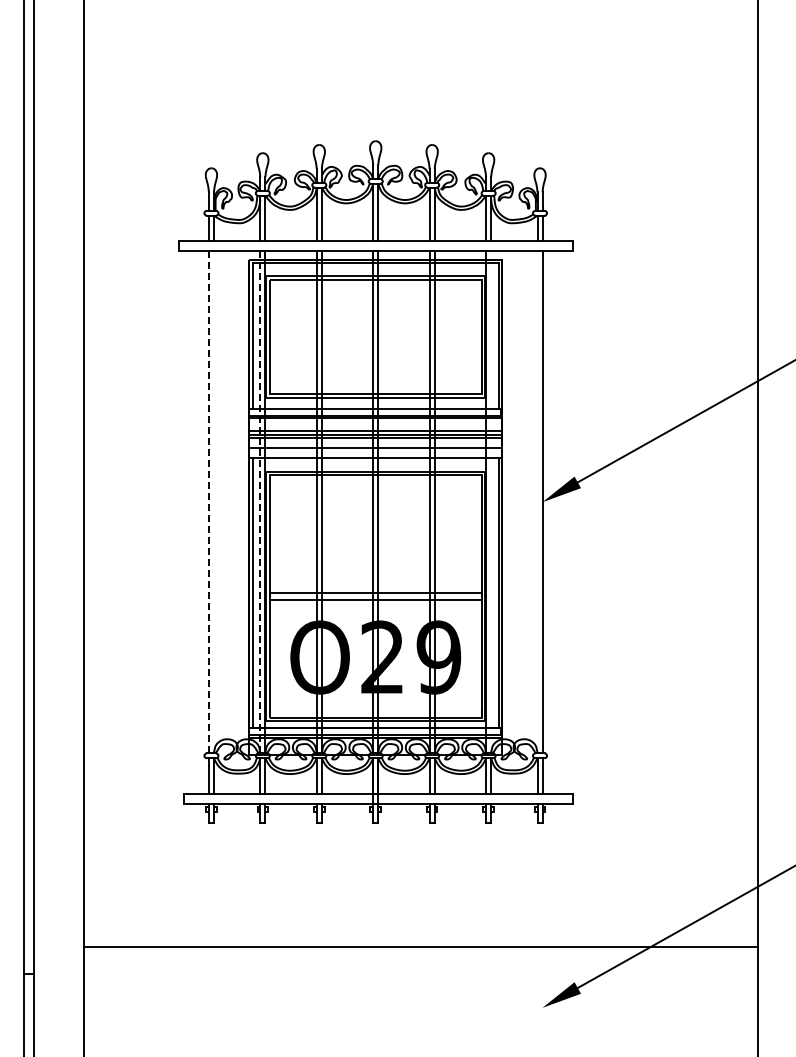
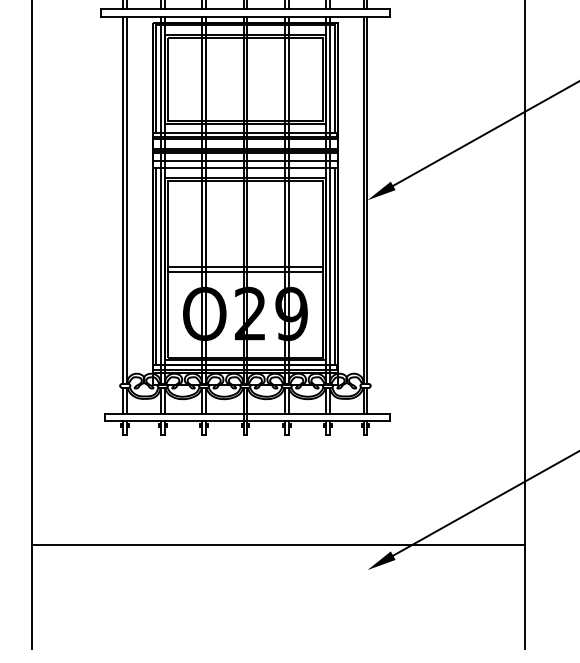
line: (213, 501) -> (126, 199), added
line: (491, 501) -> (330, 199), added
line: (537, 501) -> (363, 199), added
line: (208, 502) -> (123, 200), dashed -> solid
line: (260, 502) -> (161, 200), dashed -> solid
line: (421, 946) -> (278, 545), moved

